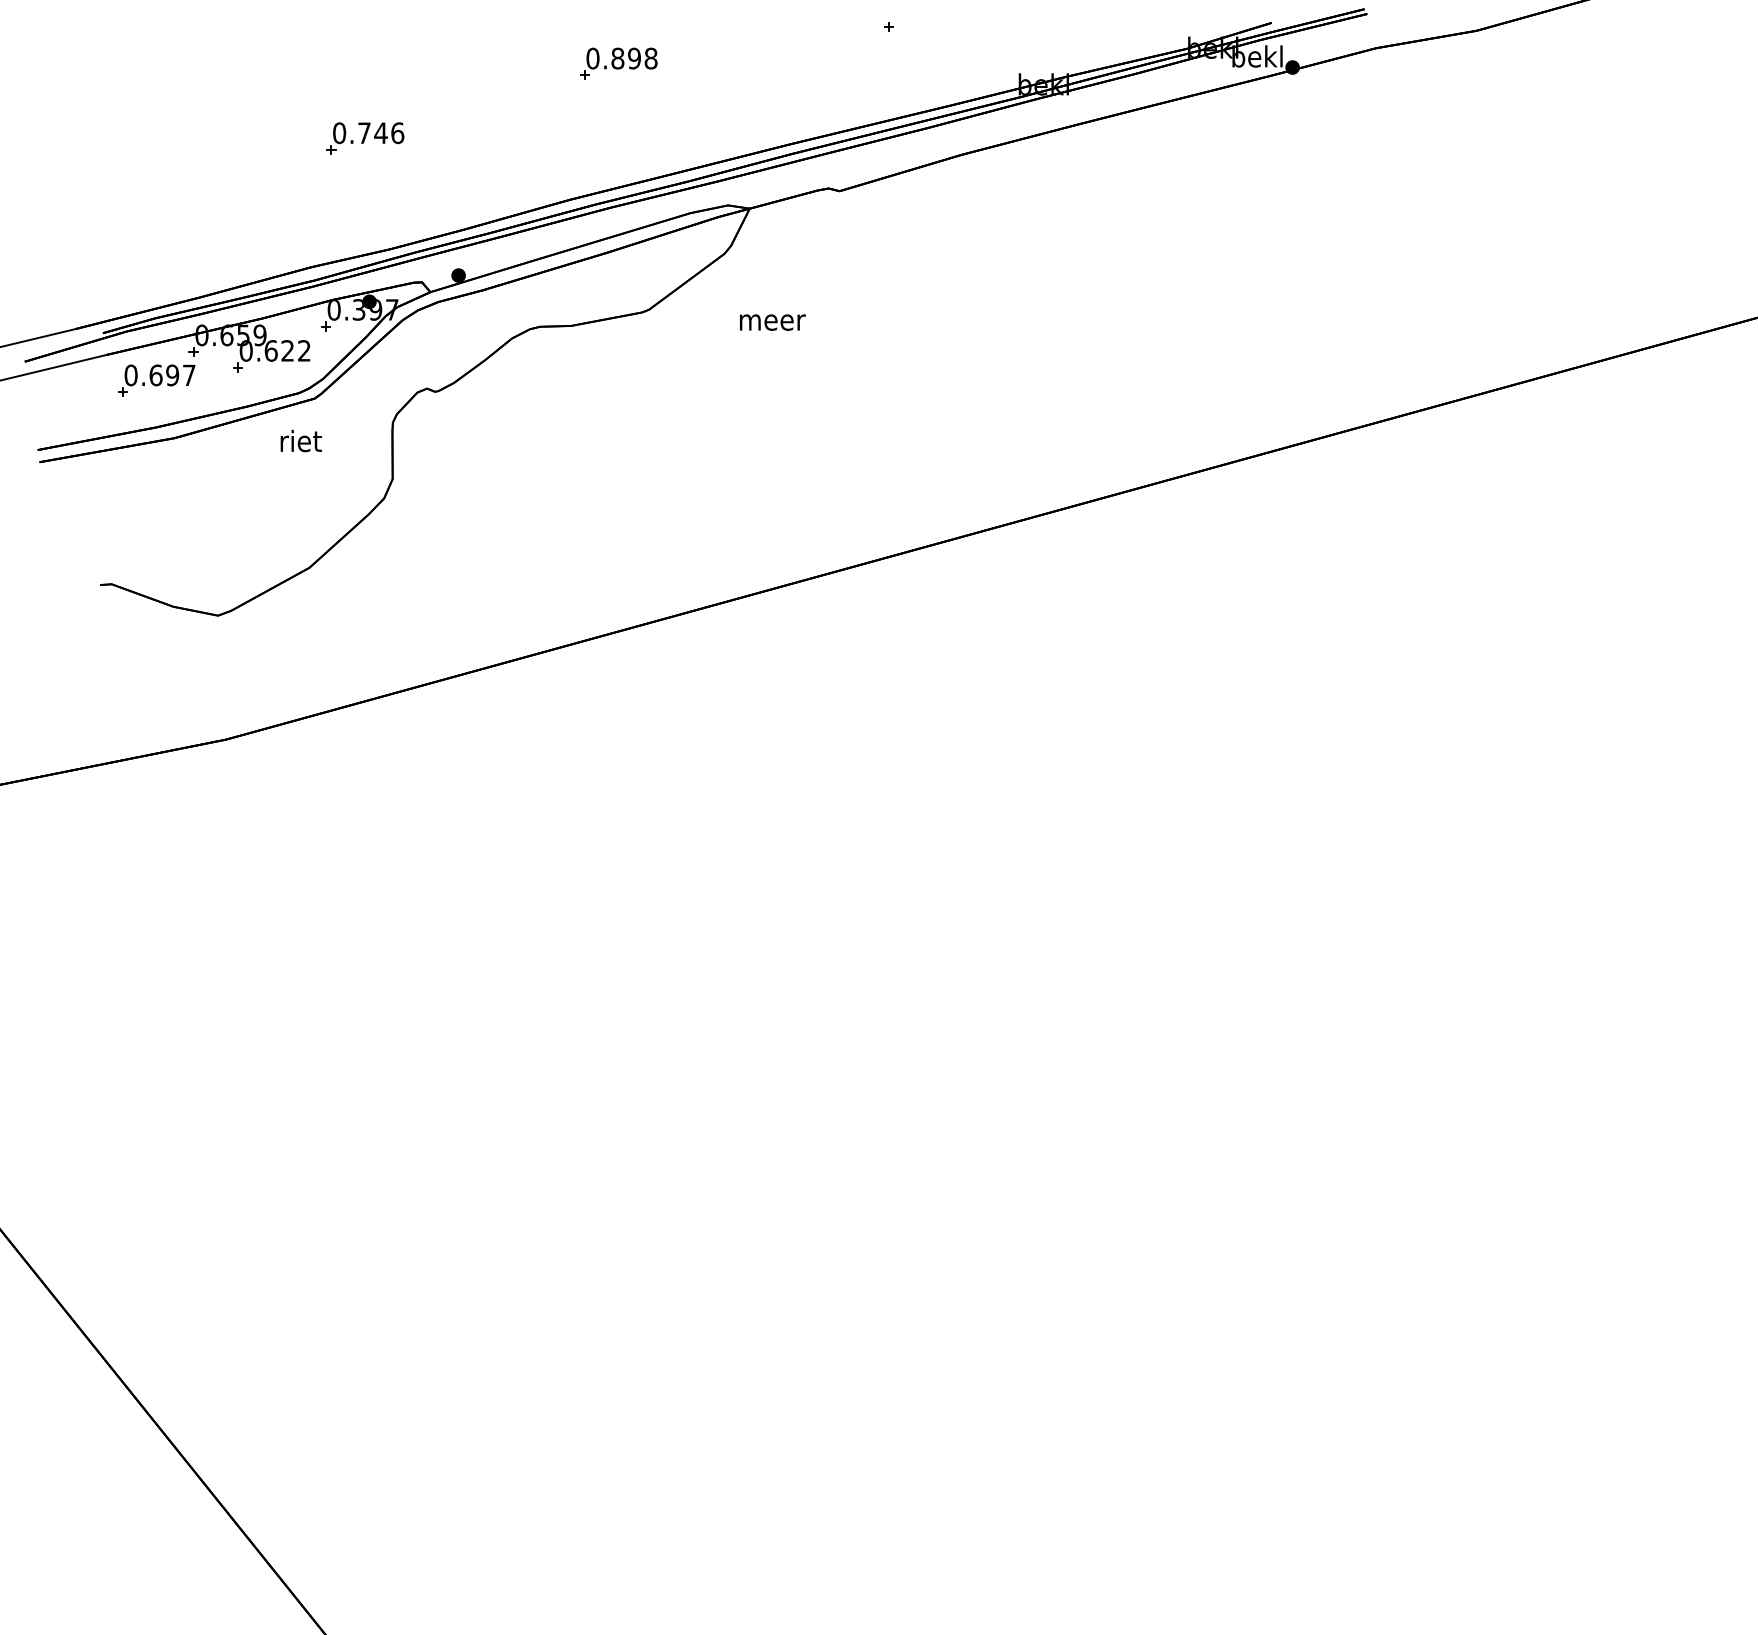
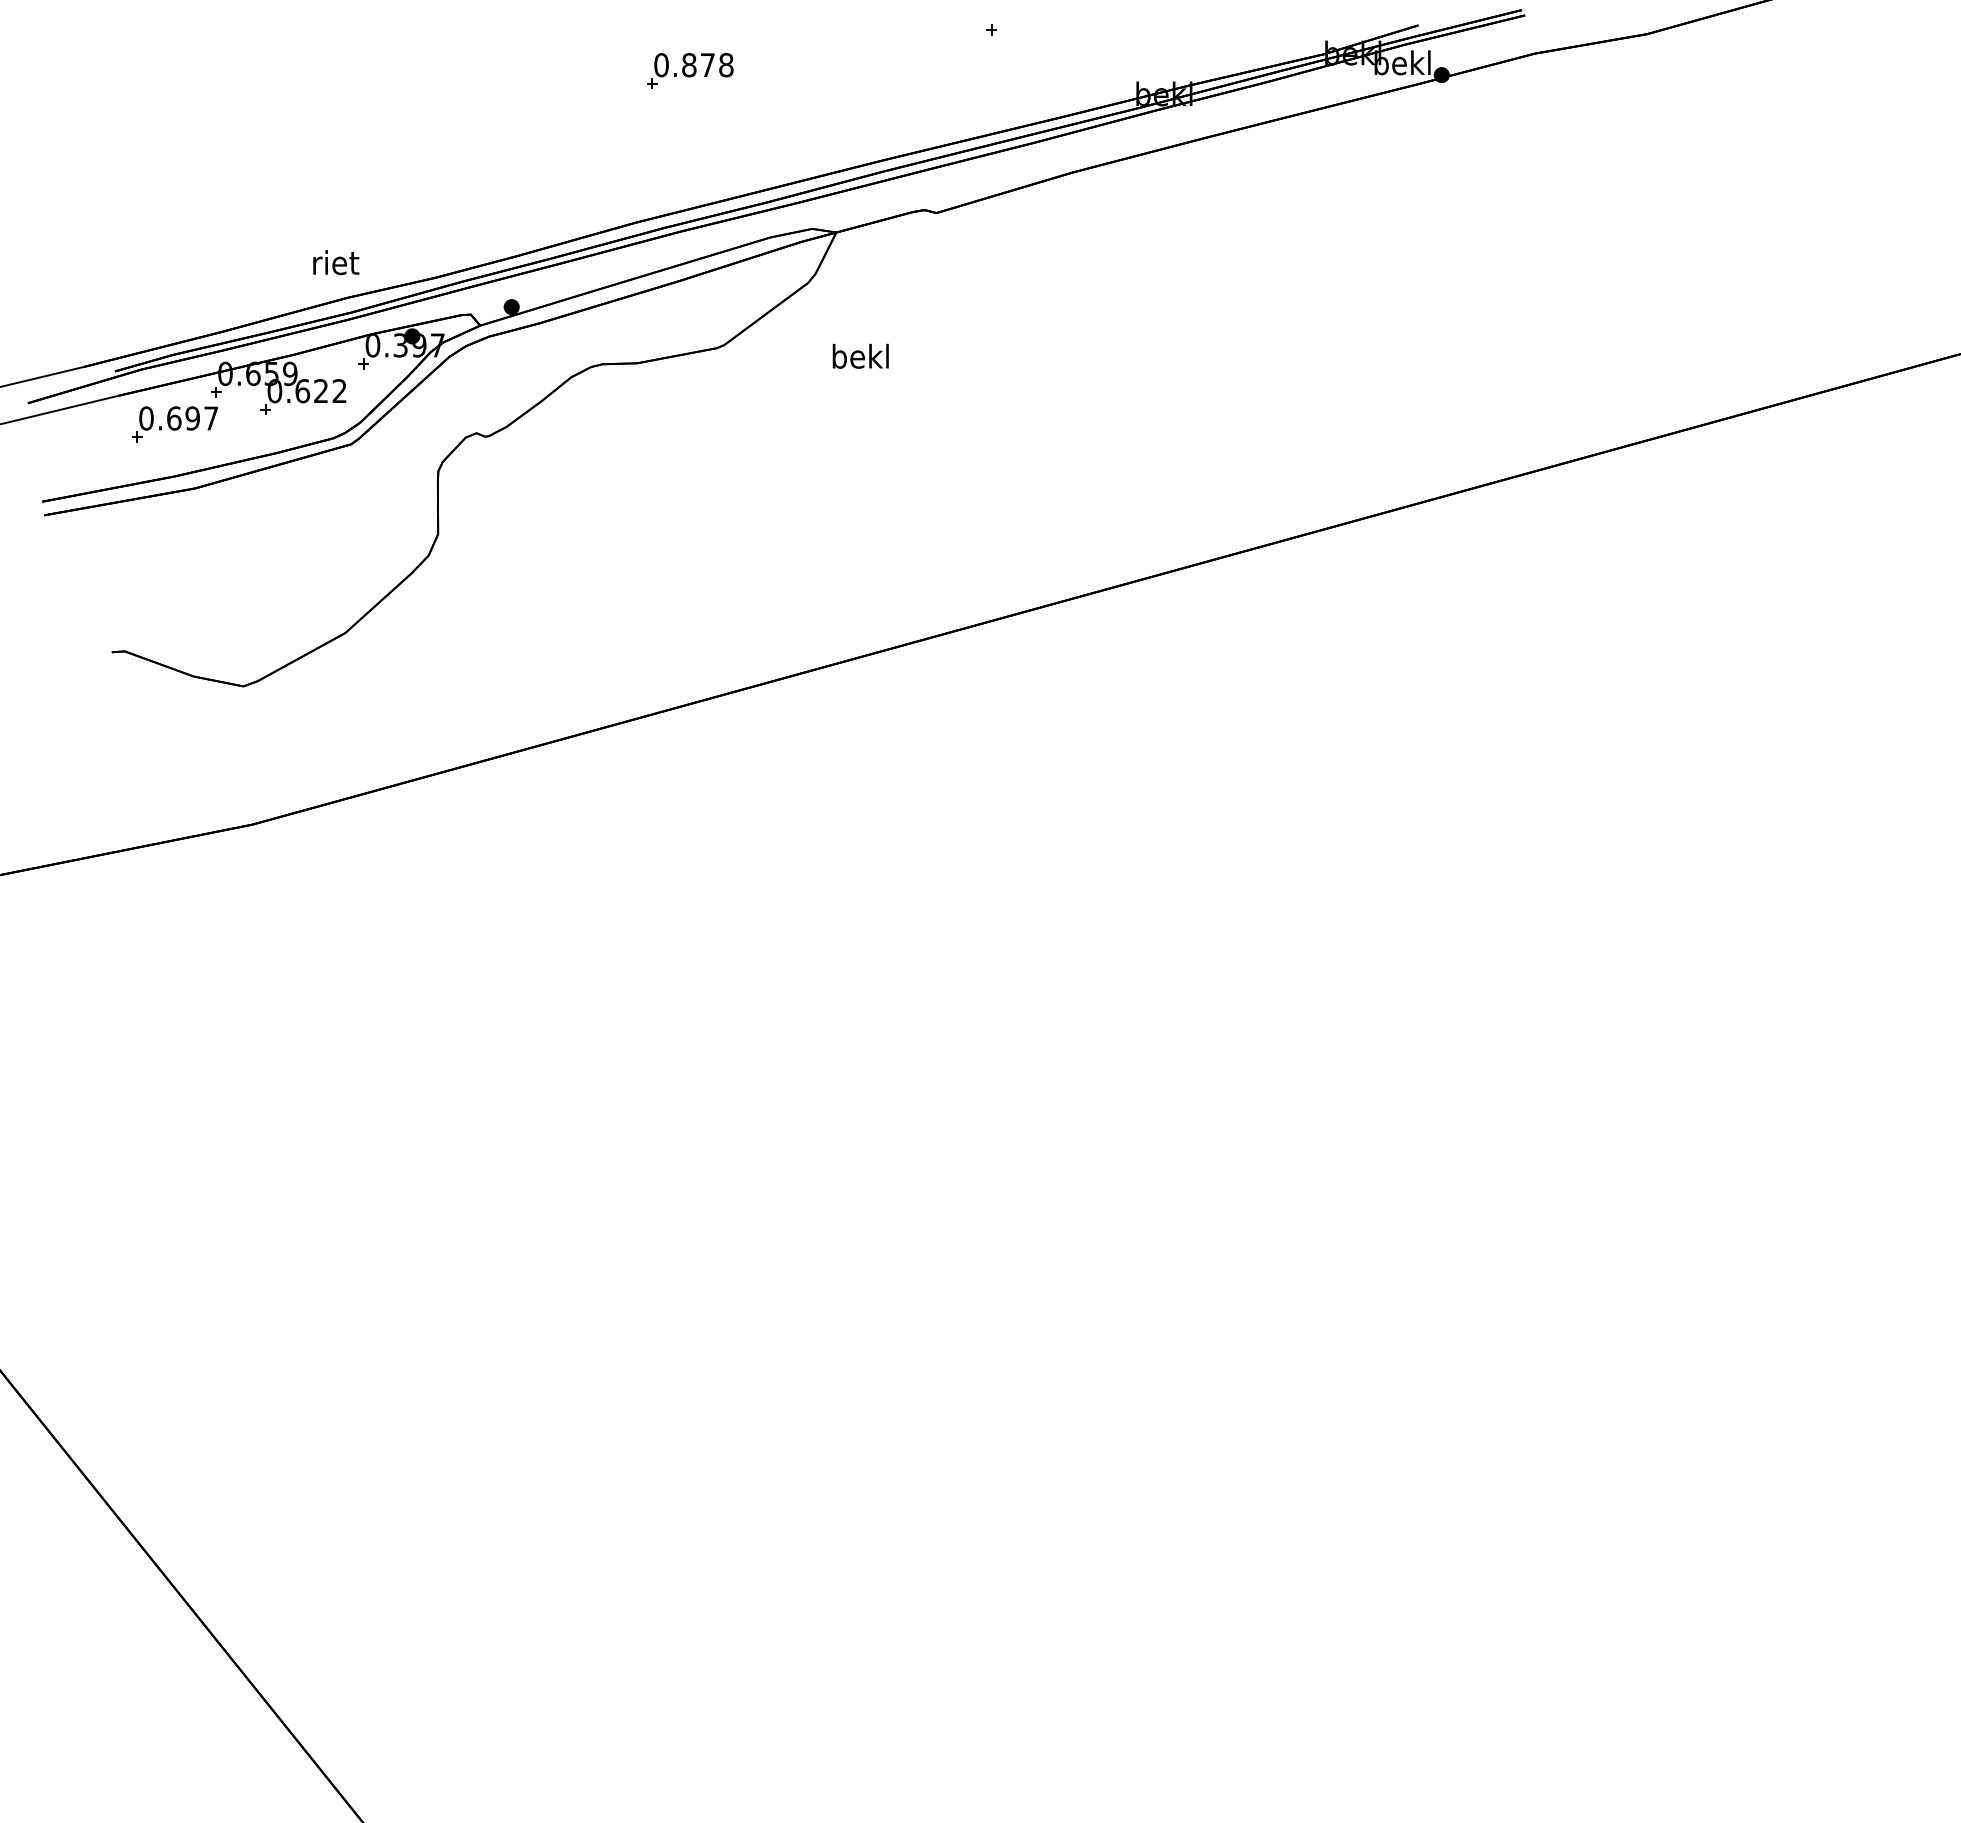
text: (634, 58) -> (707, 65), 0.898 -> 0.878
part: (365, 138) -> (407, 154), removed
text: (772, 318) -> (861, 355), meer -> bekl
text: (301, 440) -> (336, 262), moved

